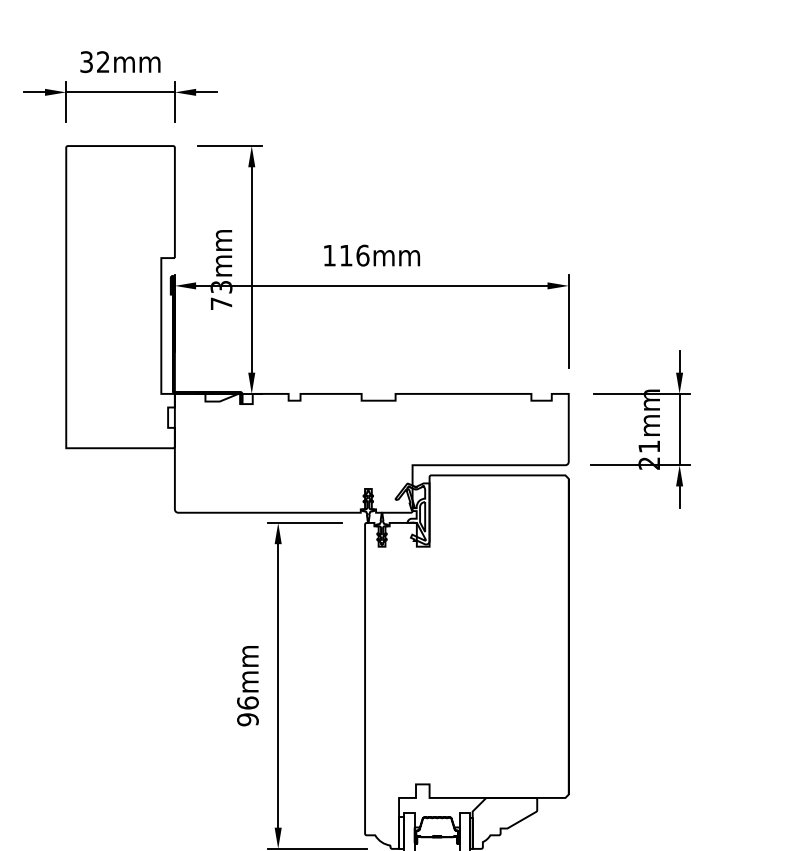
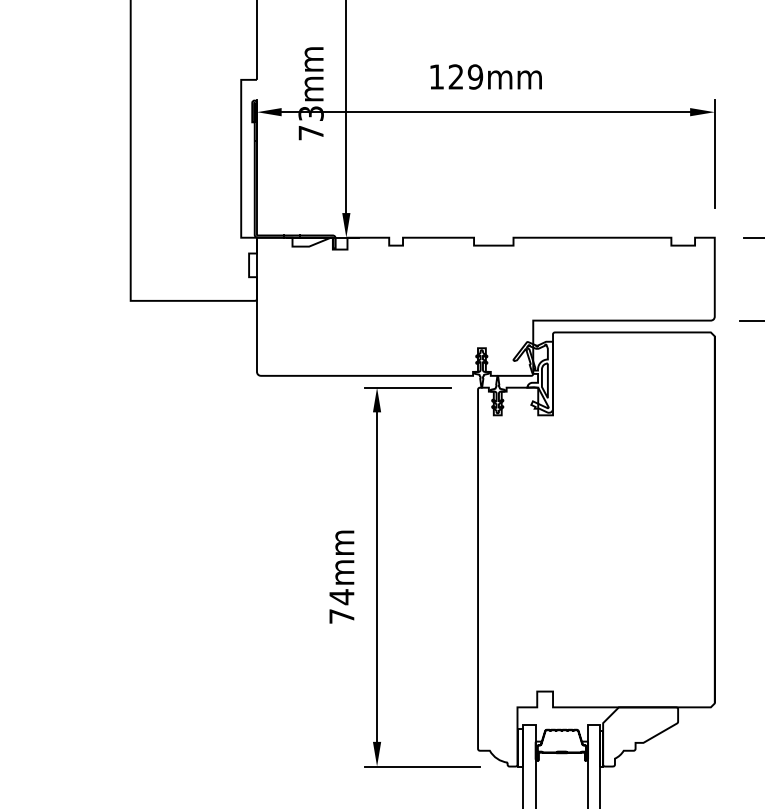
text: (354, 255) -> (465, 76), 116mm -> 129mm
text: (247, 711) -> (341, 606), 96mm -> 74mm

